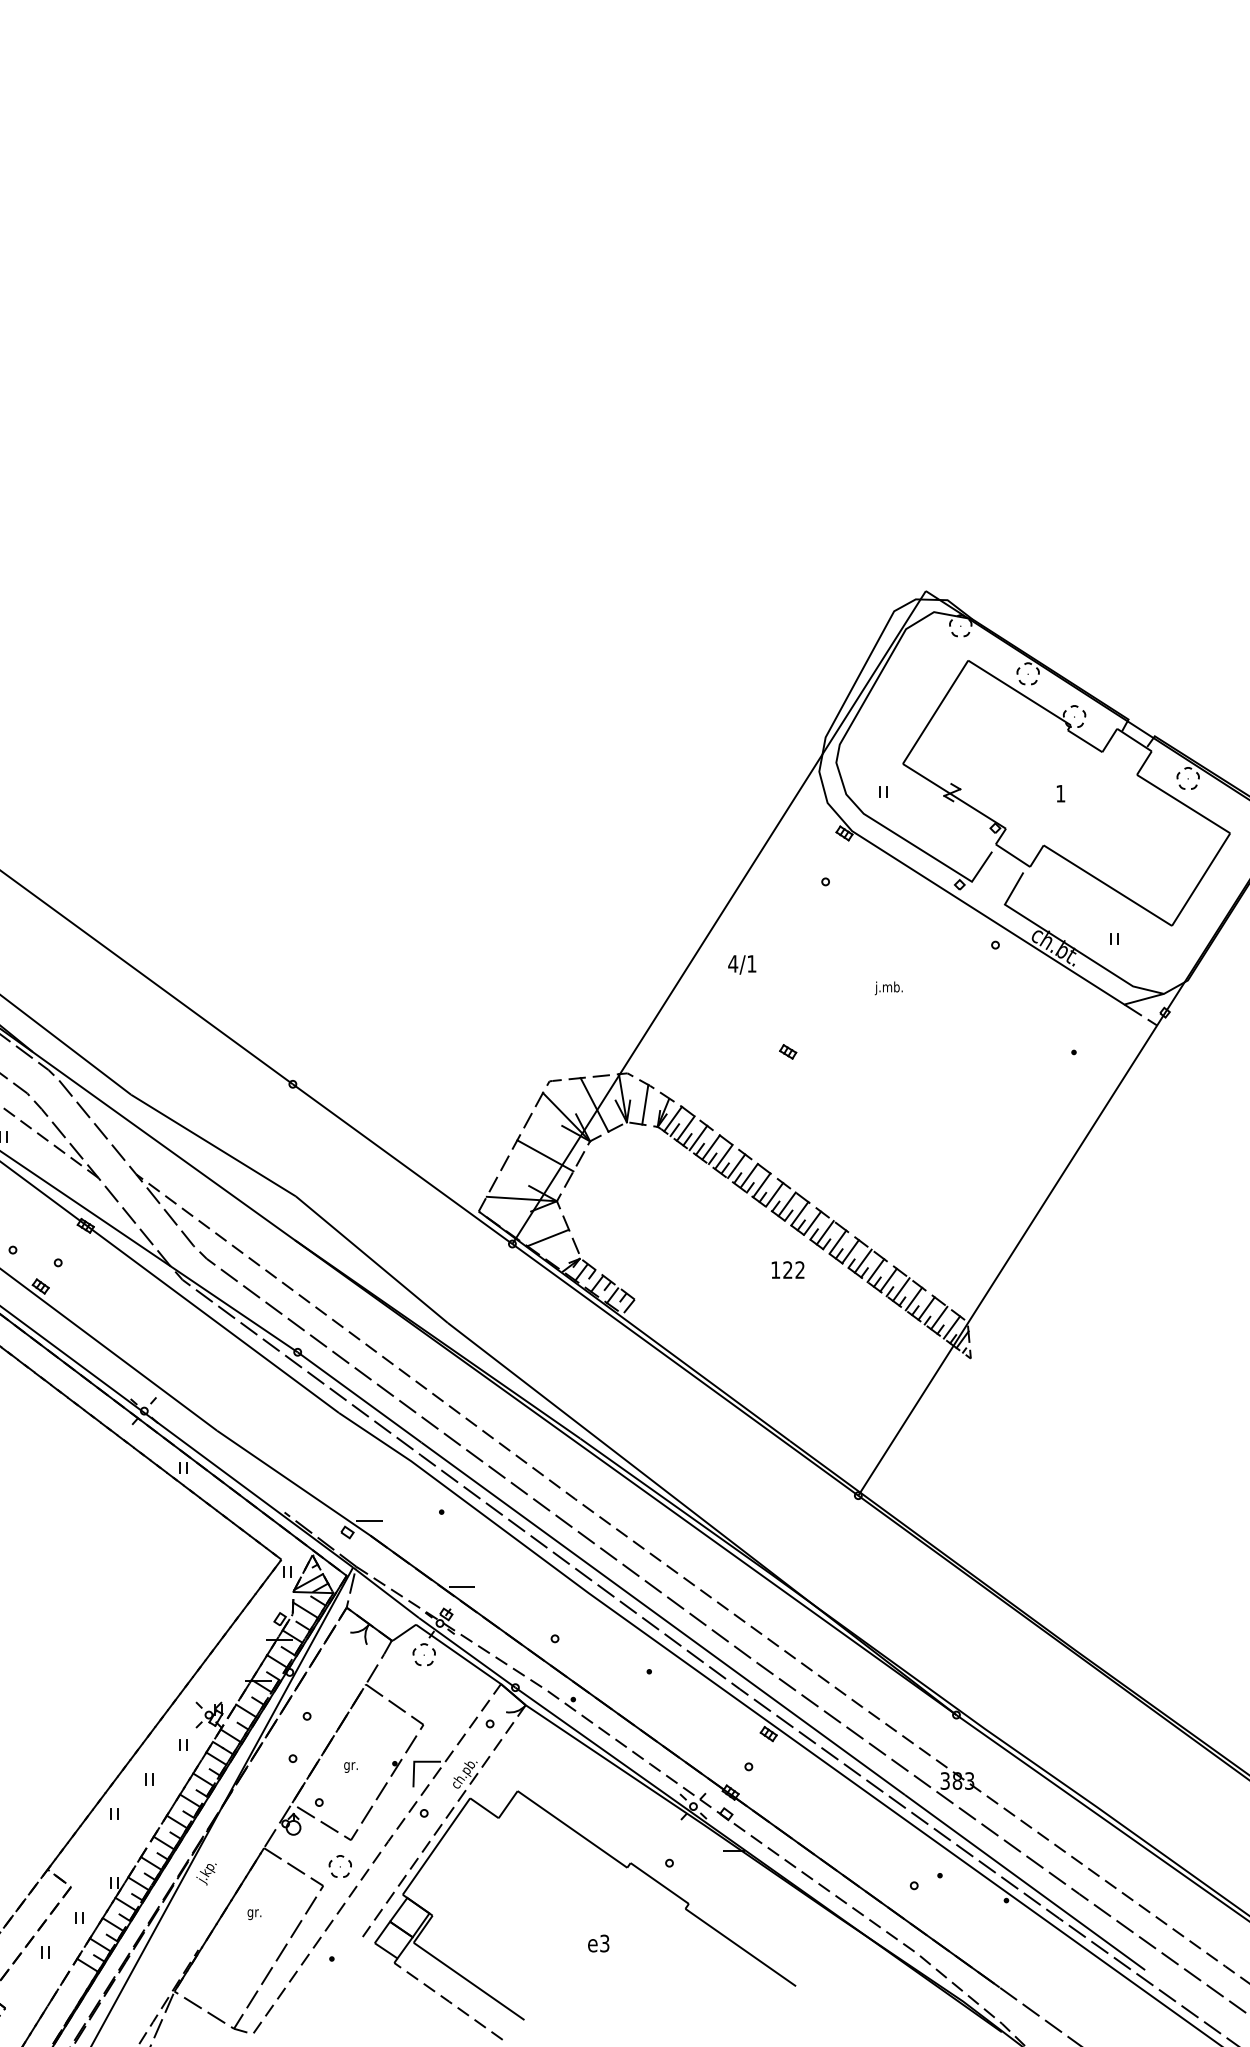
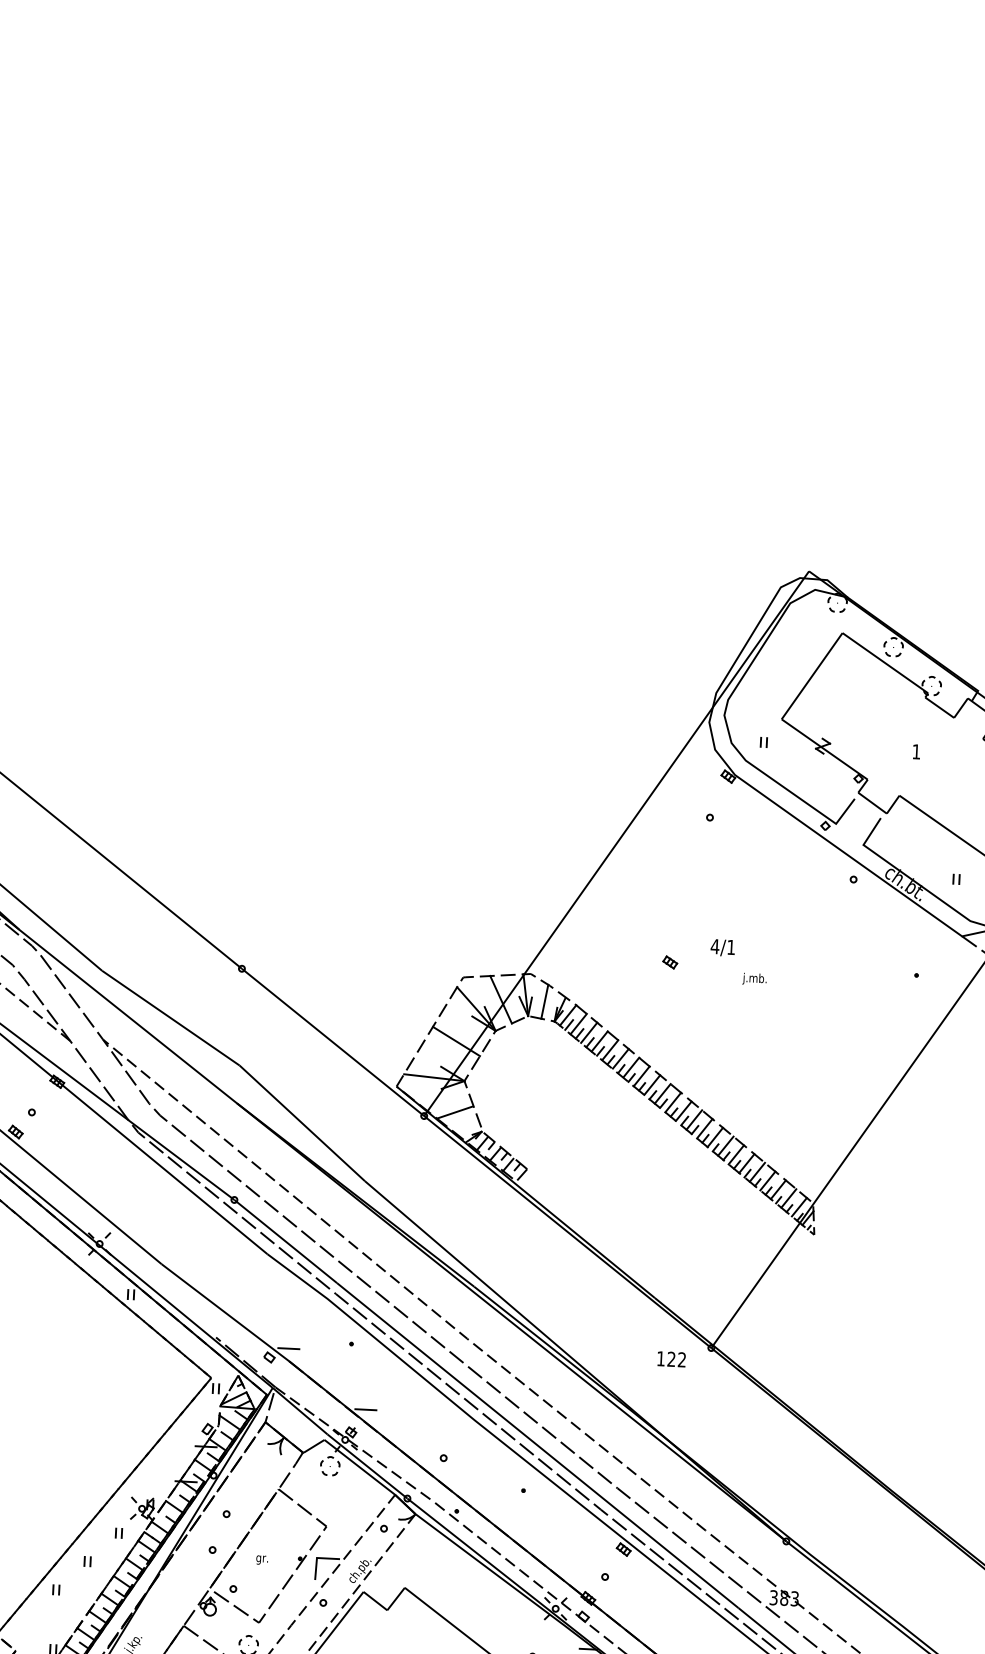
text: (742, 964) -> (723, 947), moved
text: (888, 988) -> (754, 979), moved
text: (787, 1269) -> (671, 1358), moved

